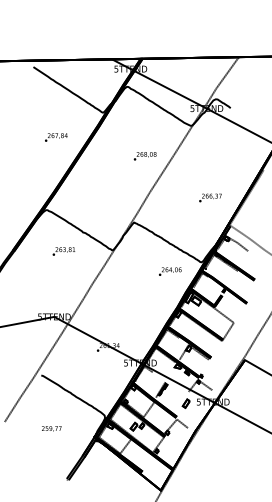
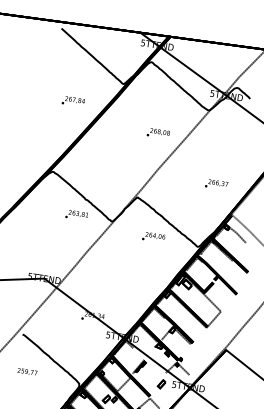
text: (63, 251) -> (76, 215), moved
text: (170, 271) -> (154, 237), moved
text: (51, 428) -> (27, 371), moved

